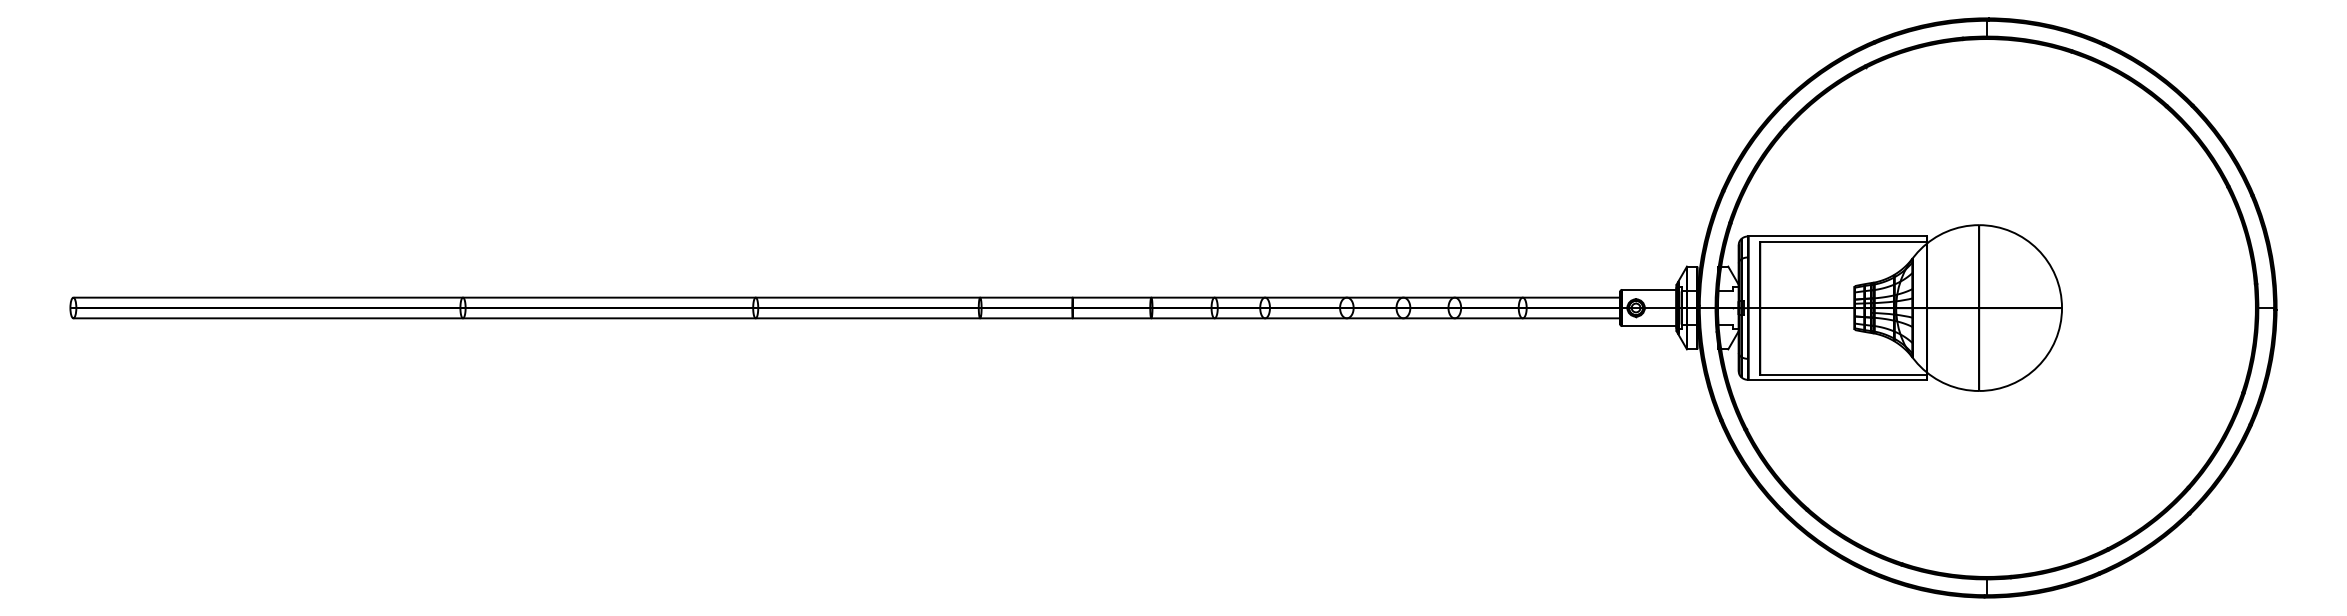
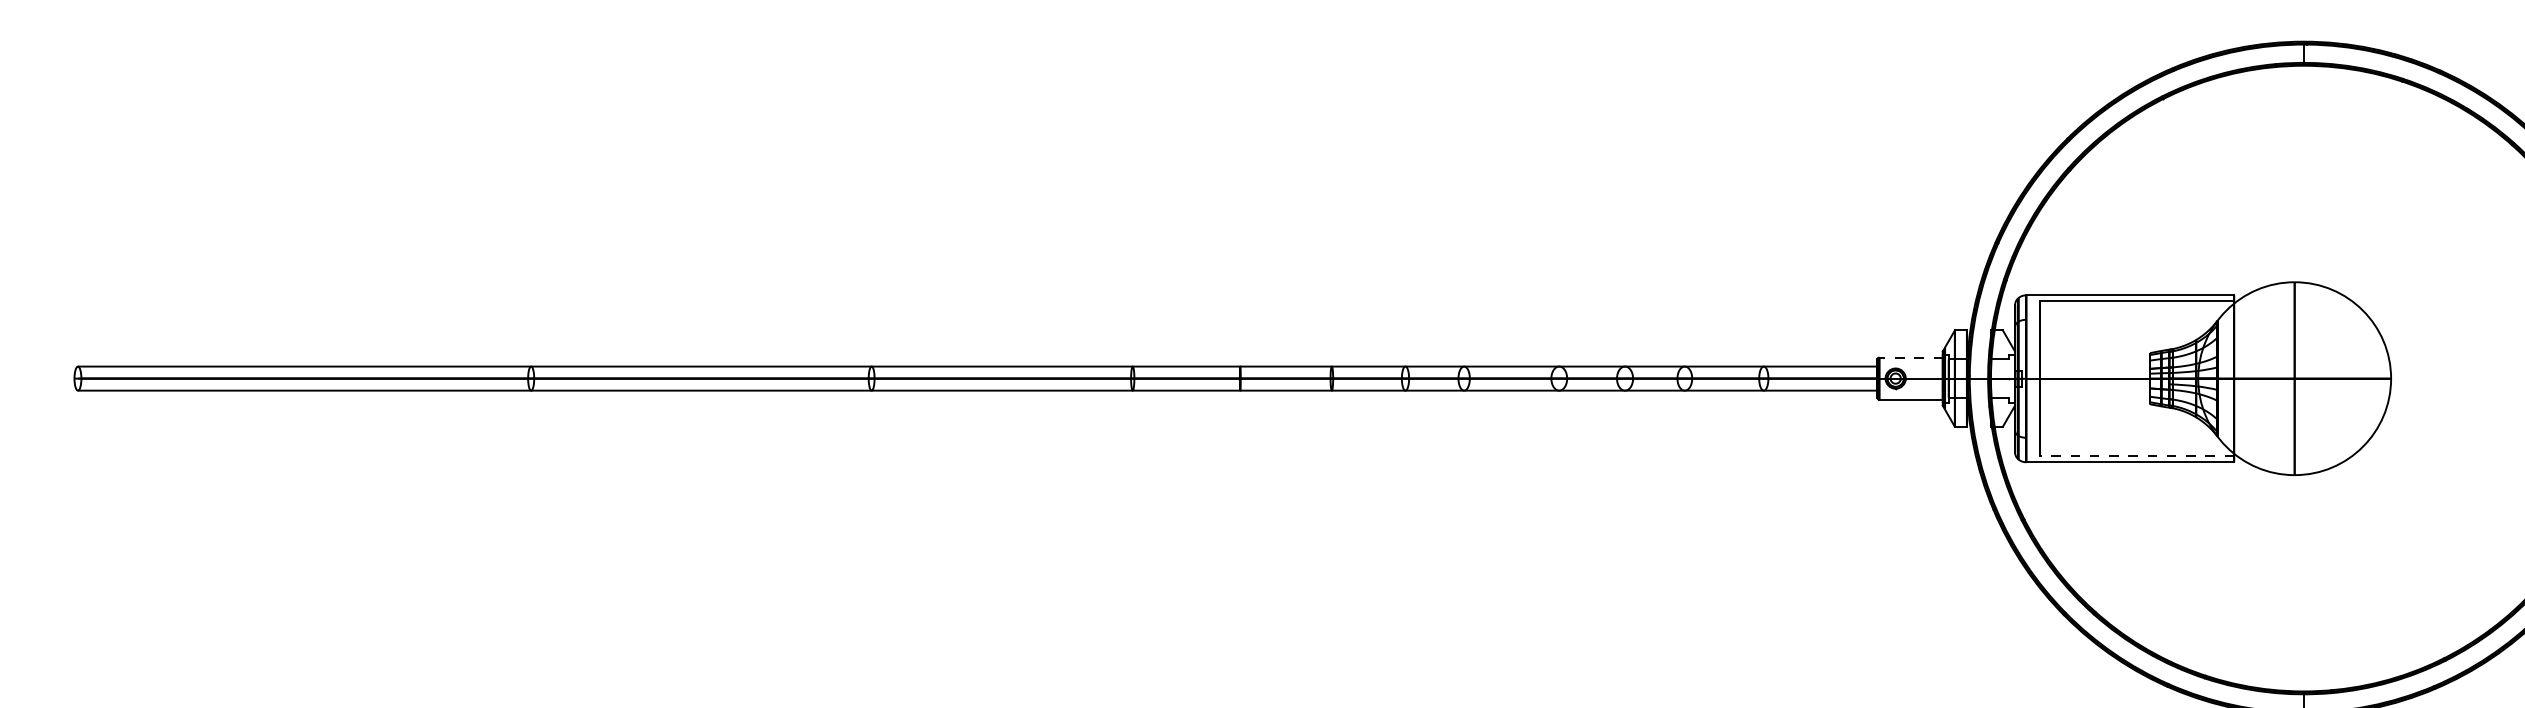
line: (1648, 289) -> (1910, 357), solid -> dashed
line: (1843, 374) -> (2136, 455), solid -> dashed

